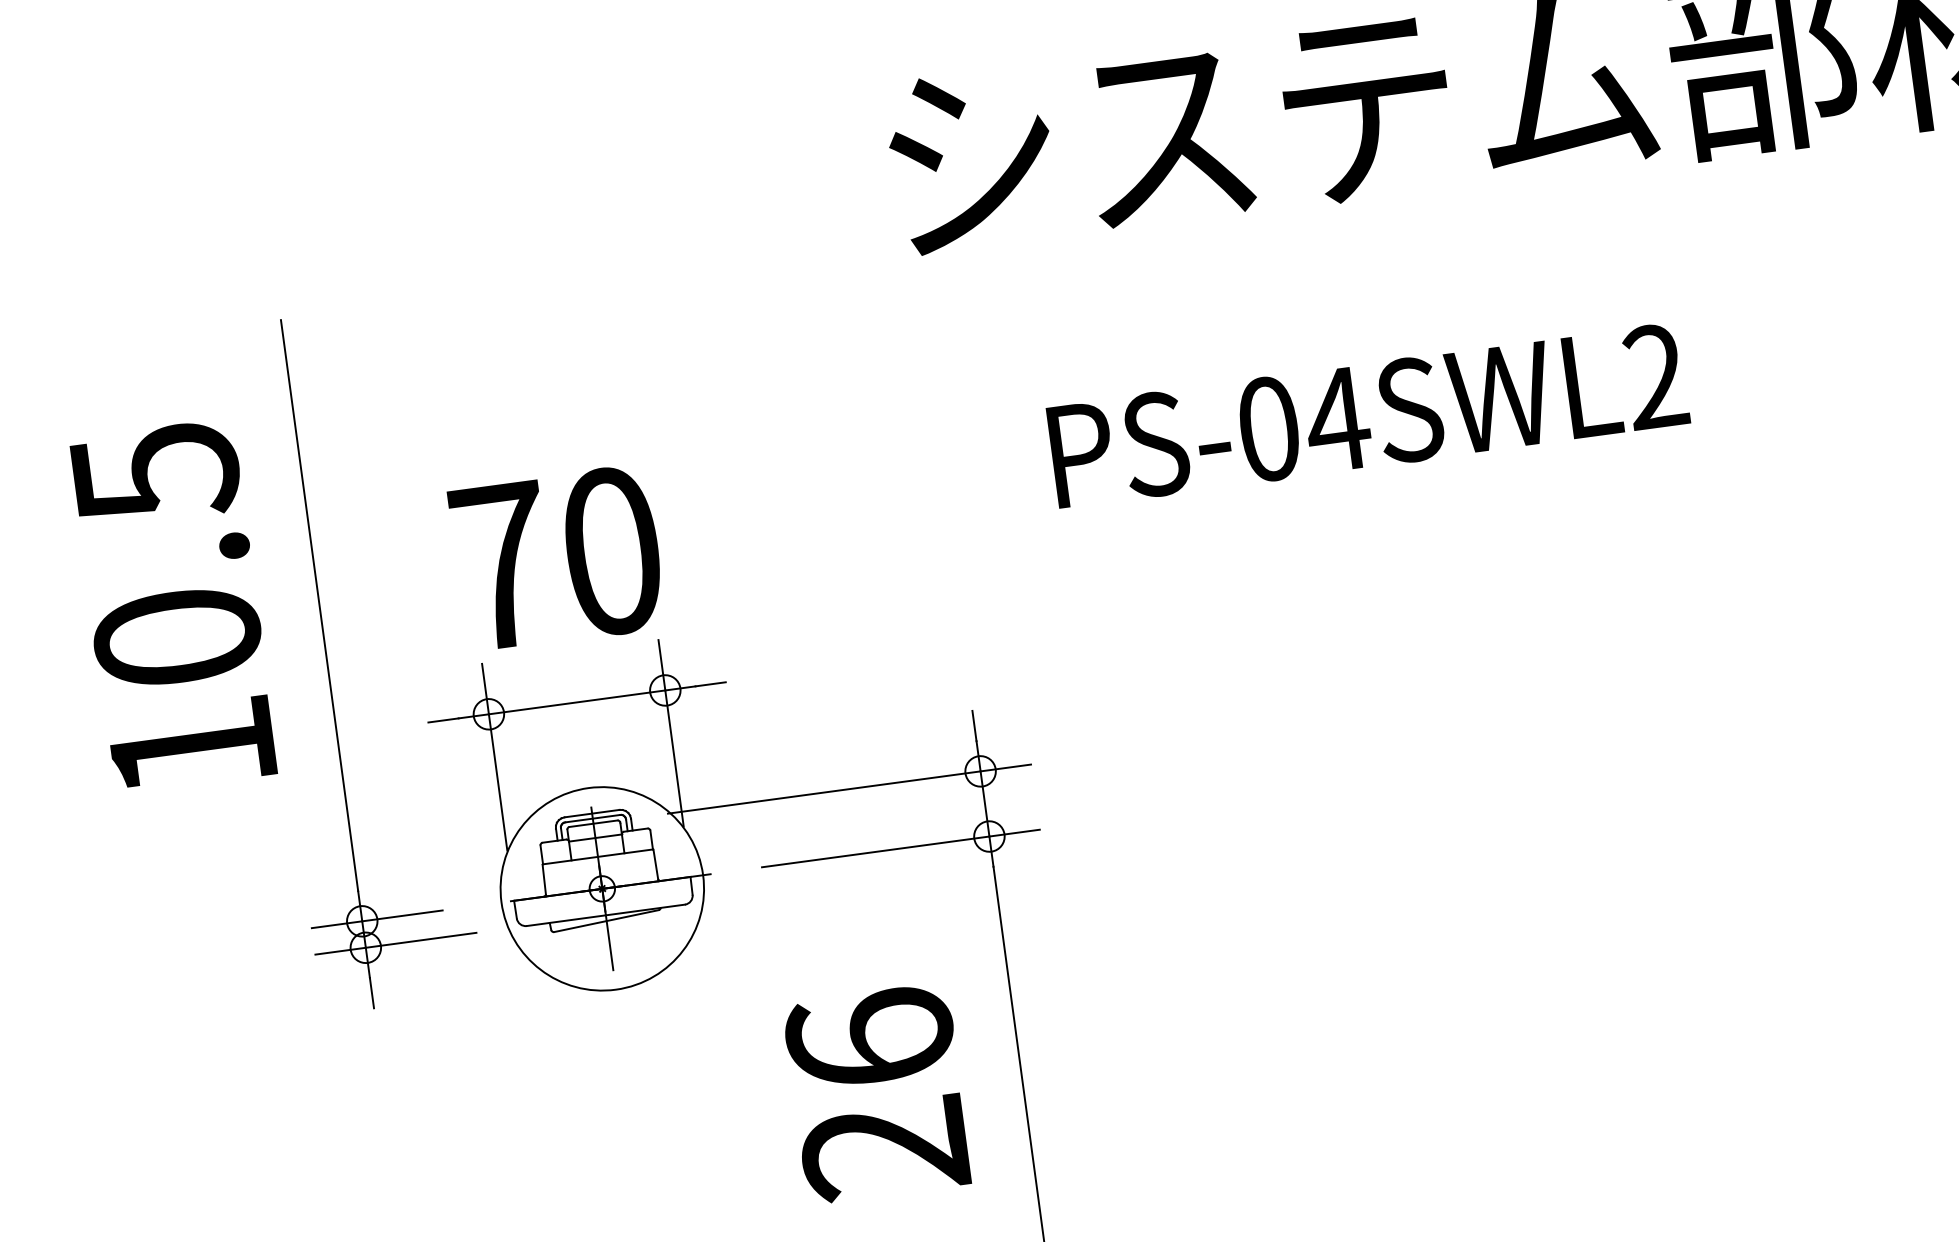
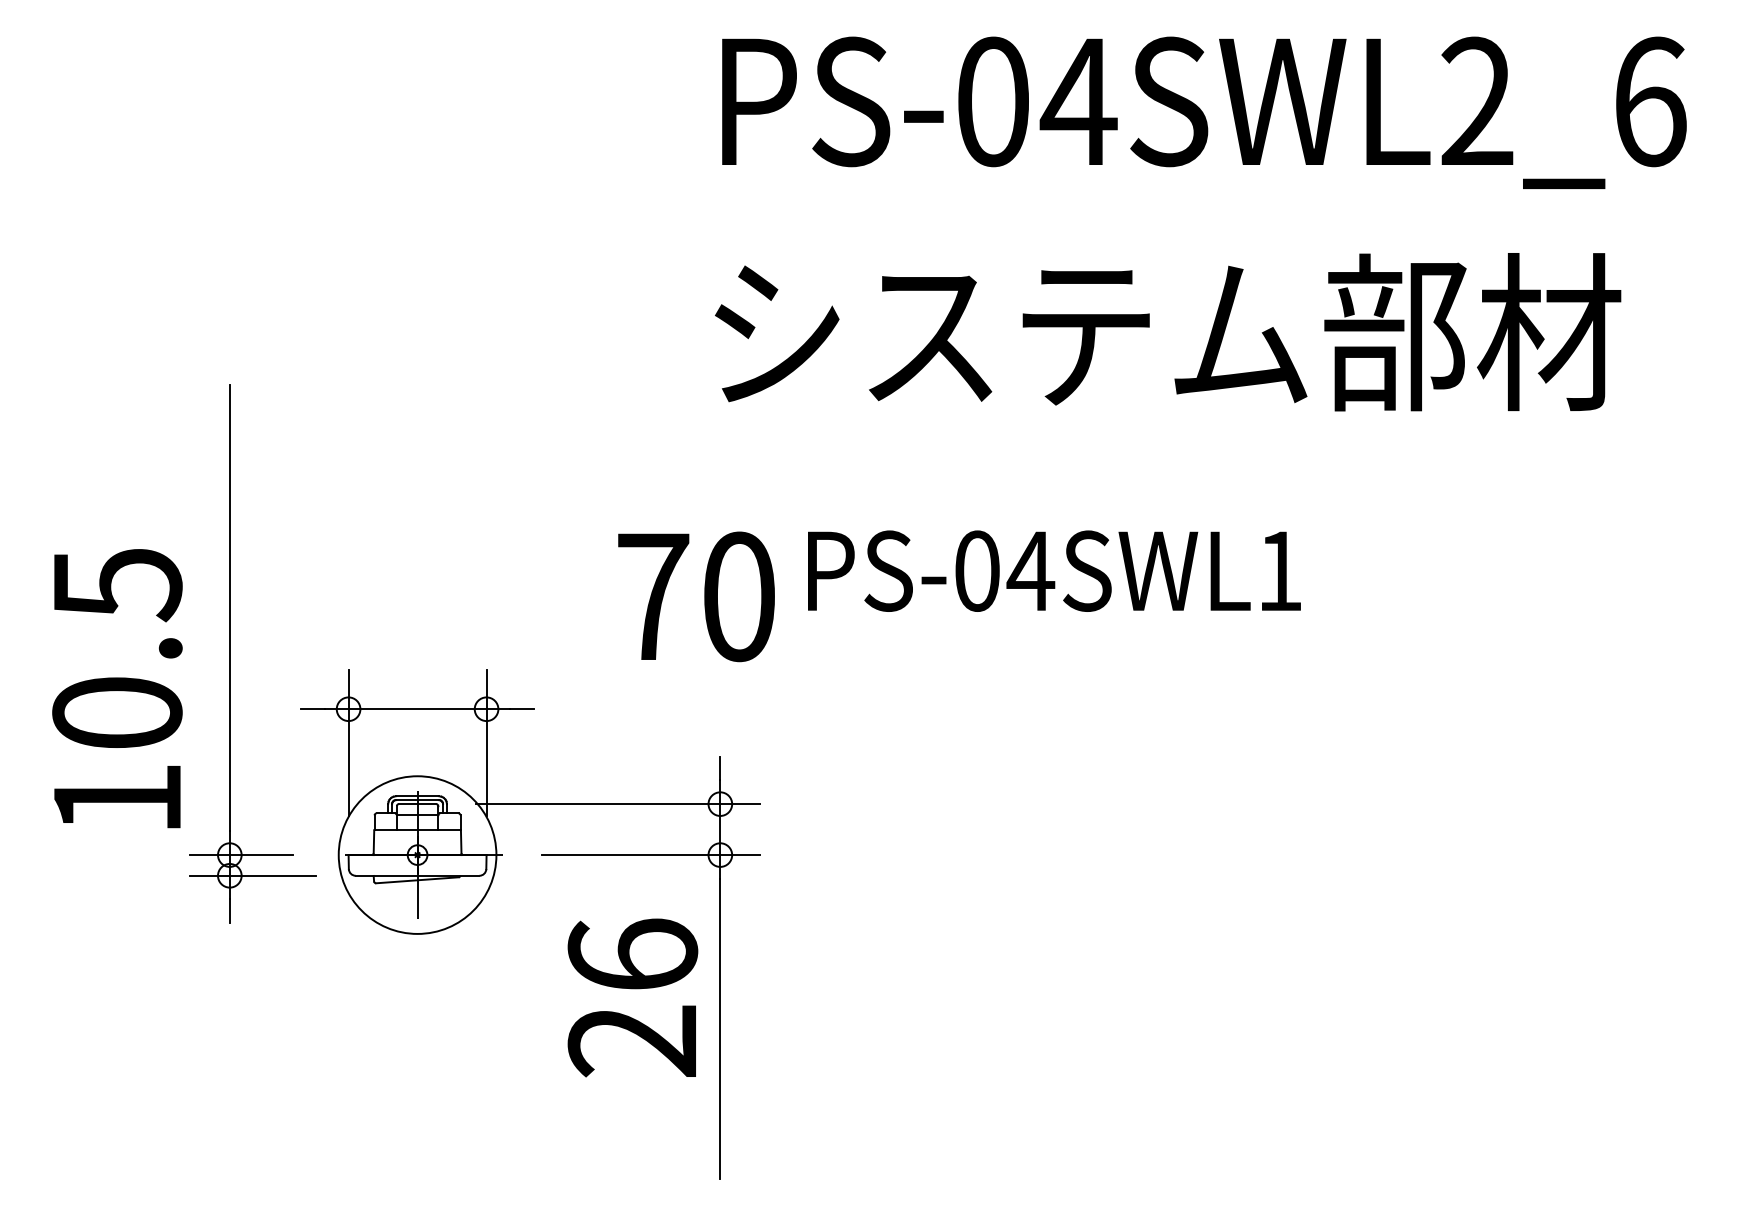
text: (1655, 375) -> (1279, 570), PS-04SWL2 -> PS-04SWL1
text: (557, 558) -> (696, 596), moved
text: (173, 606) -> (117, 688), moved
text: (877, 1093) -> (632, 997), moved

